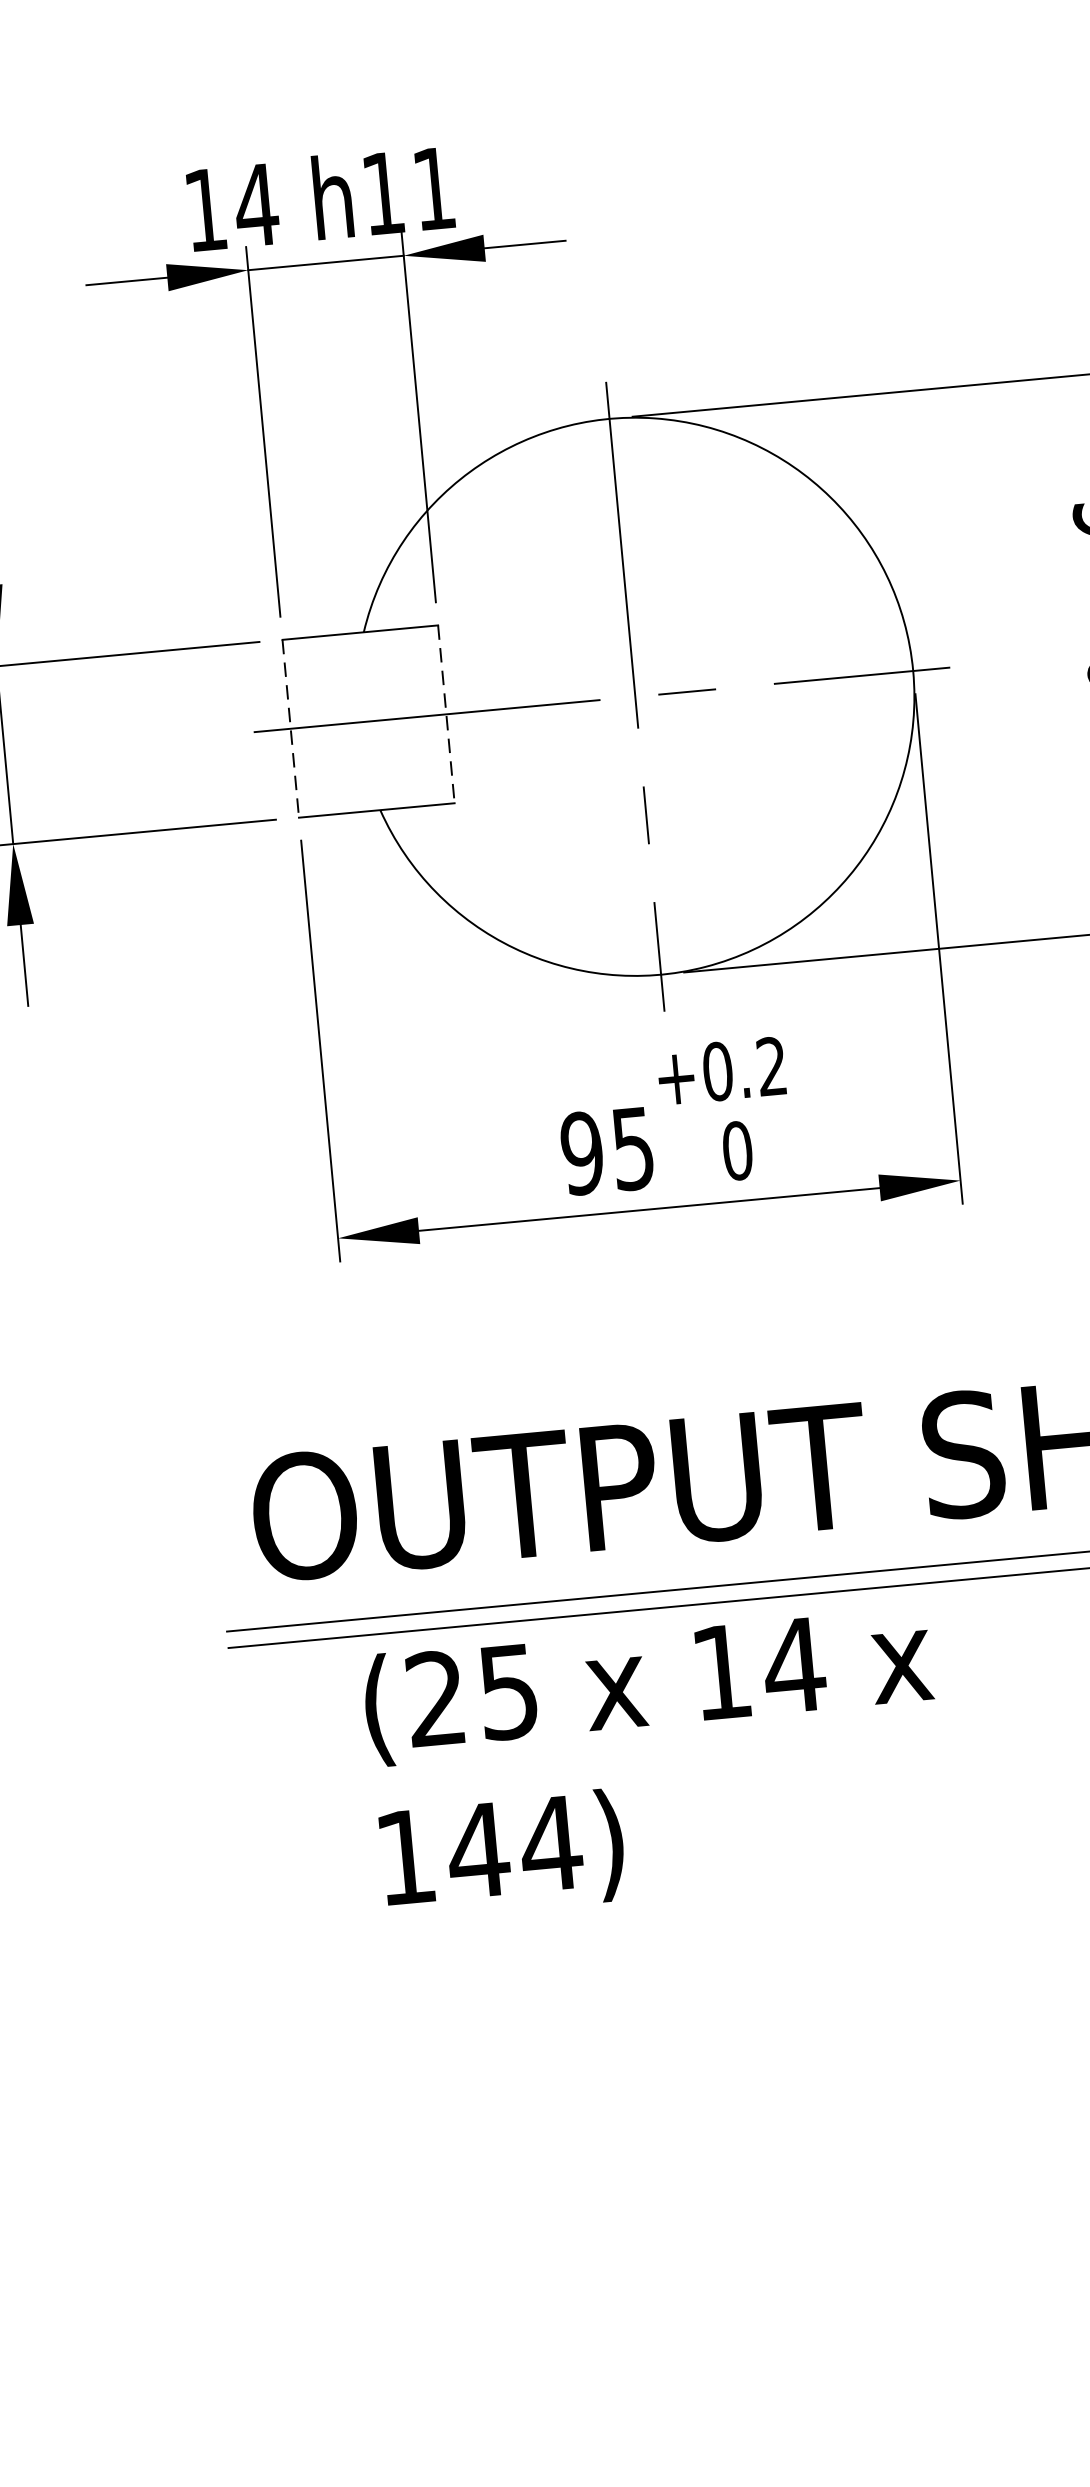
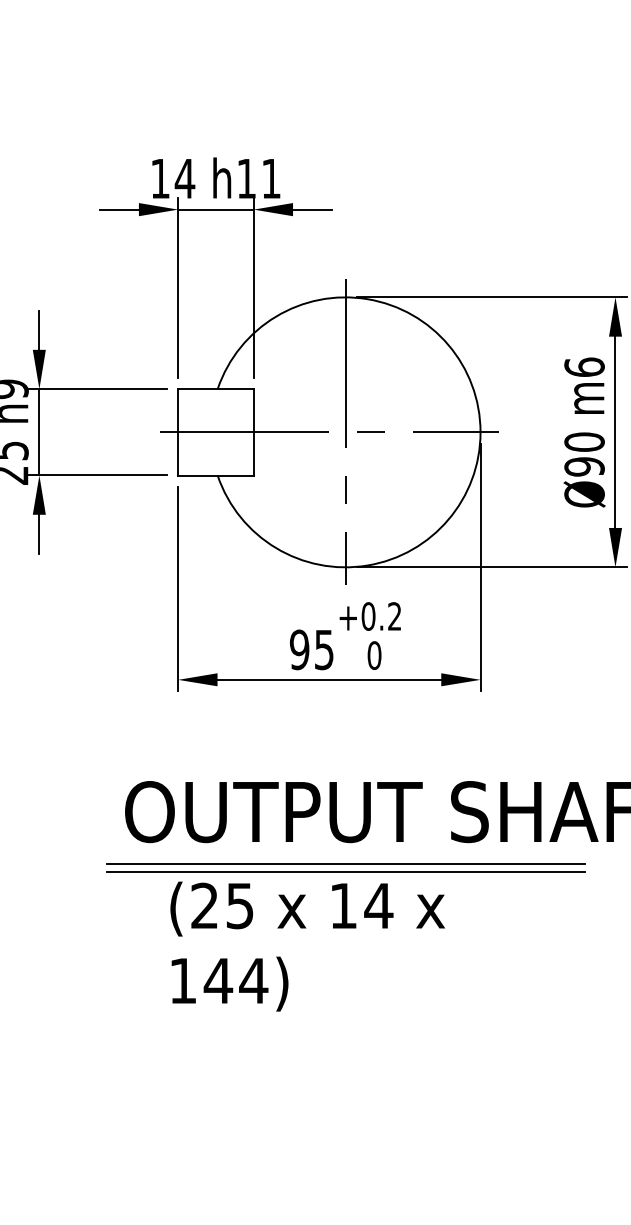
line: (445, 714) -> (253, 432), dashed -> solid
line: (291, 729) -> (178, 432), dashed -> solid

